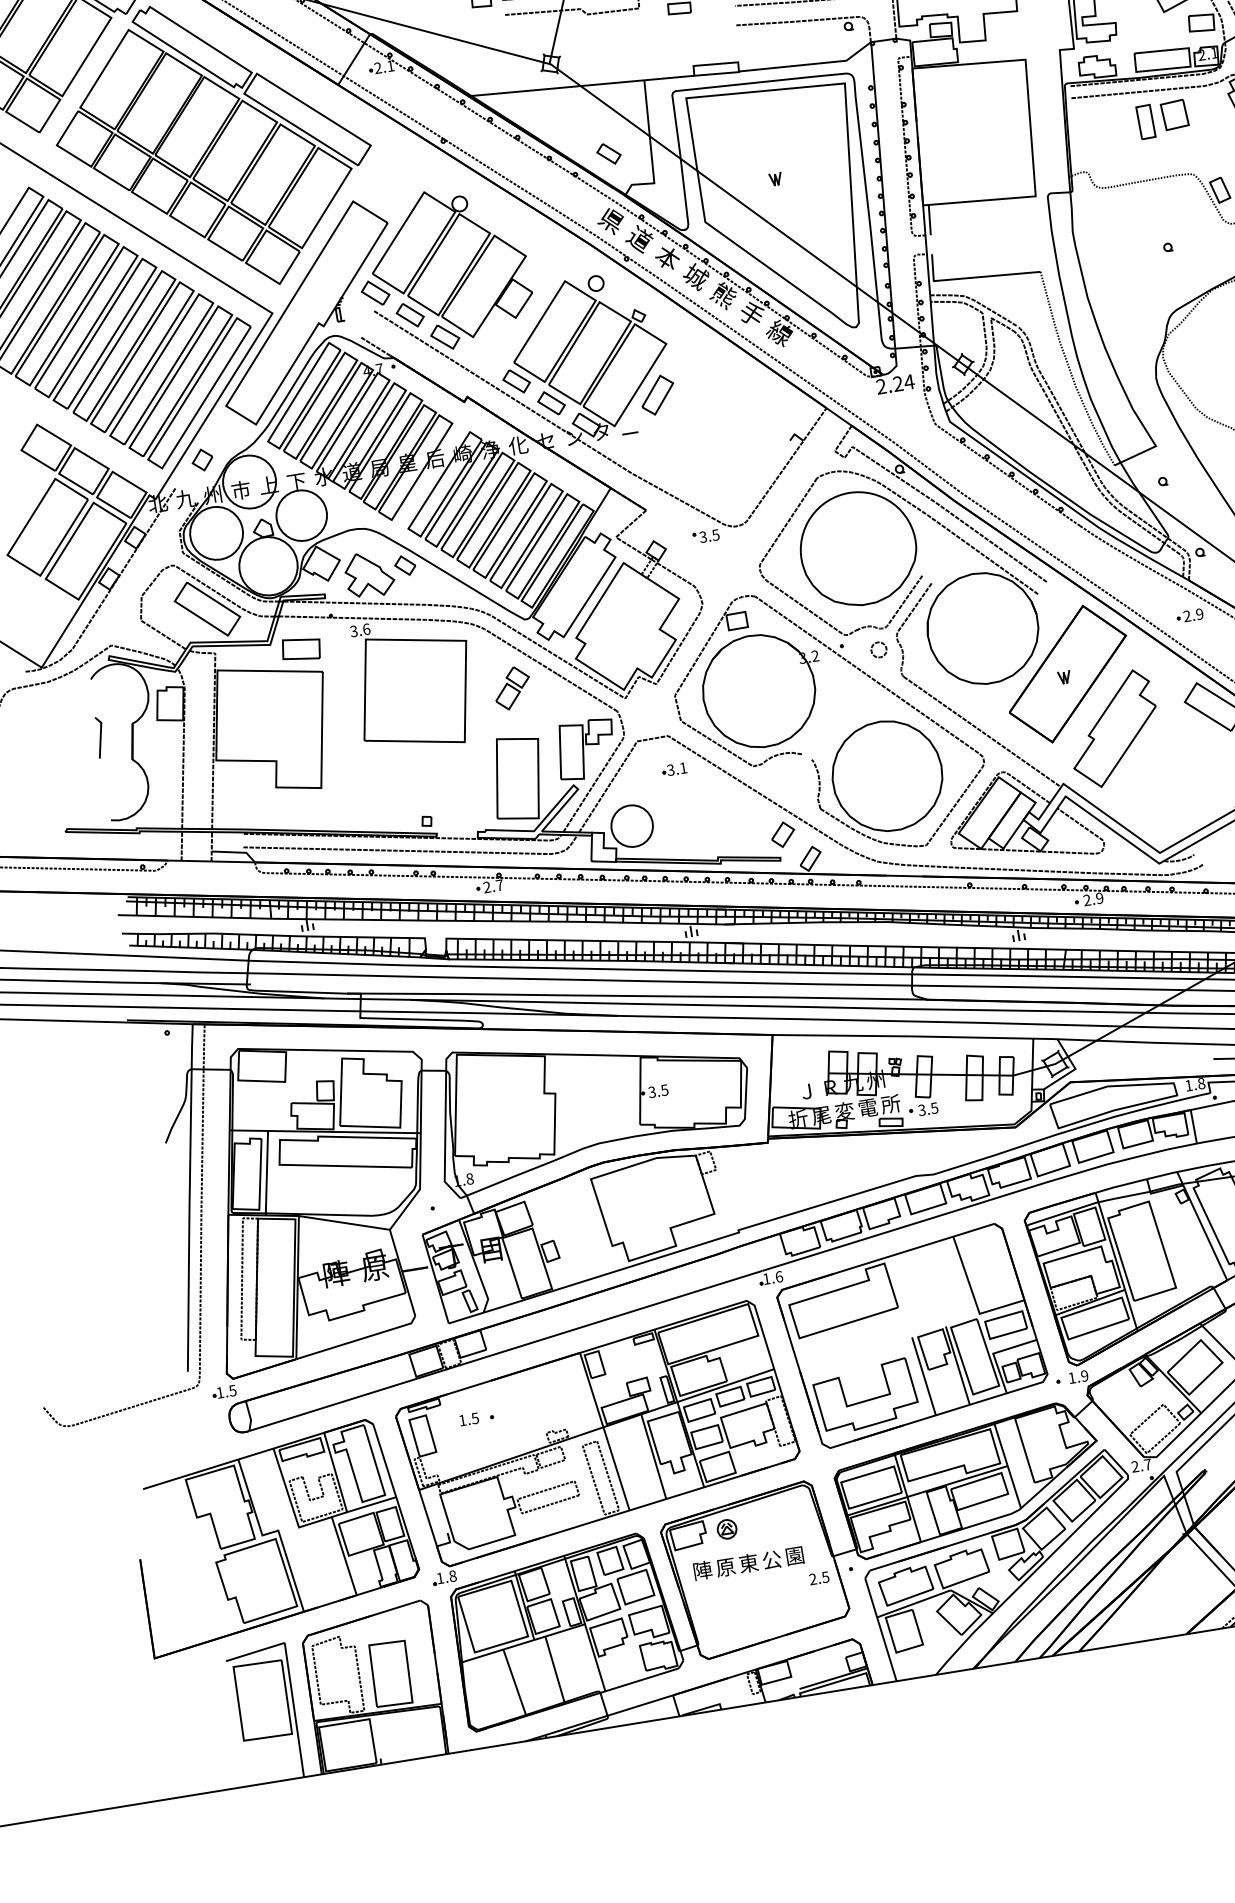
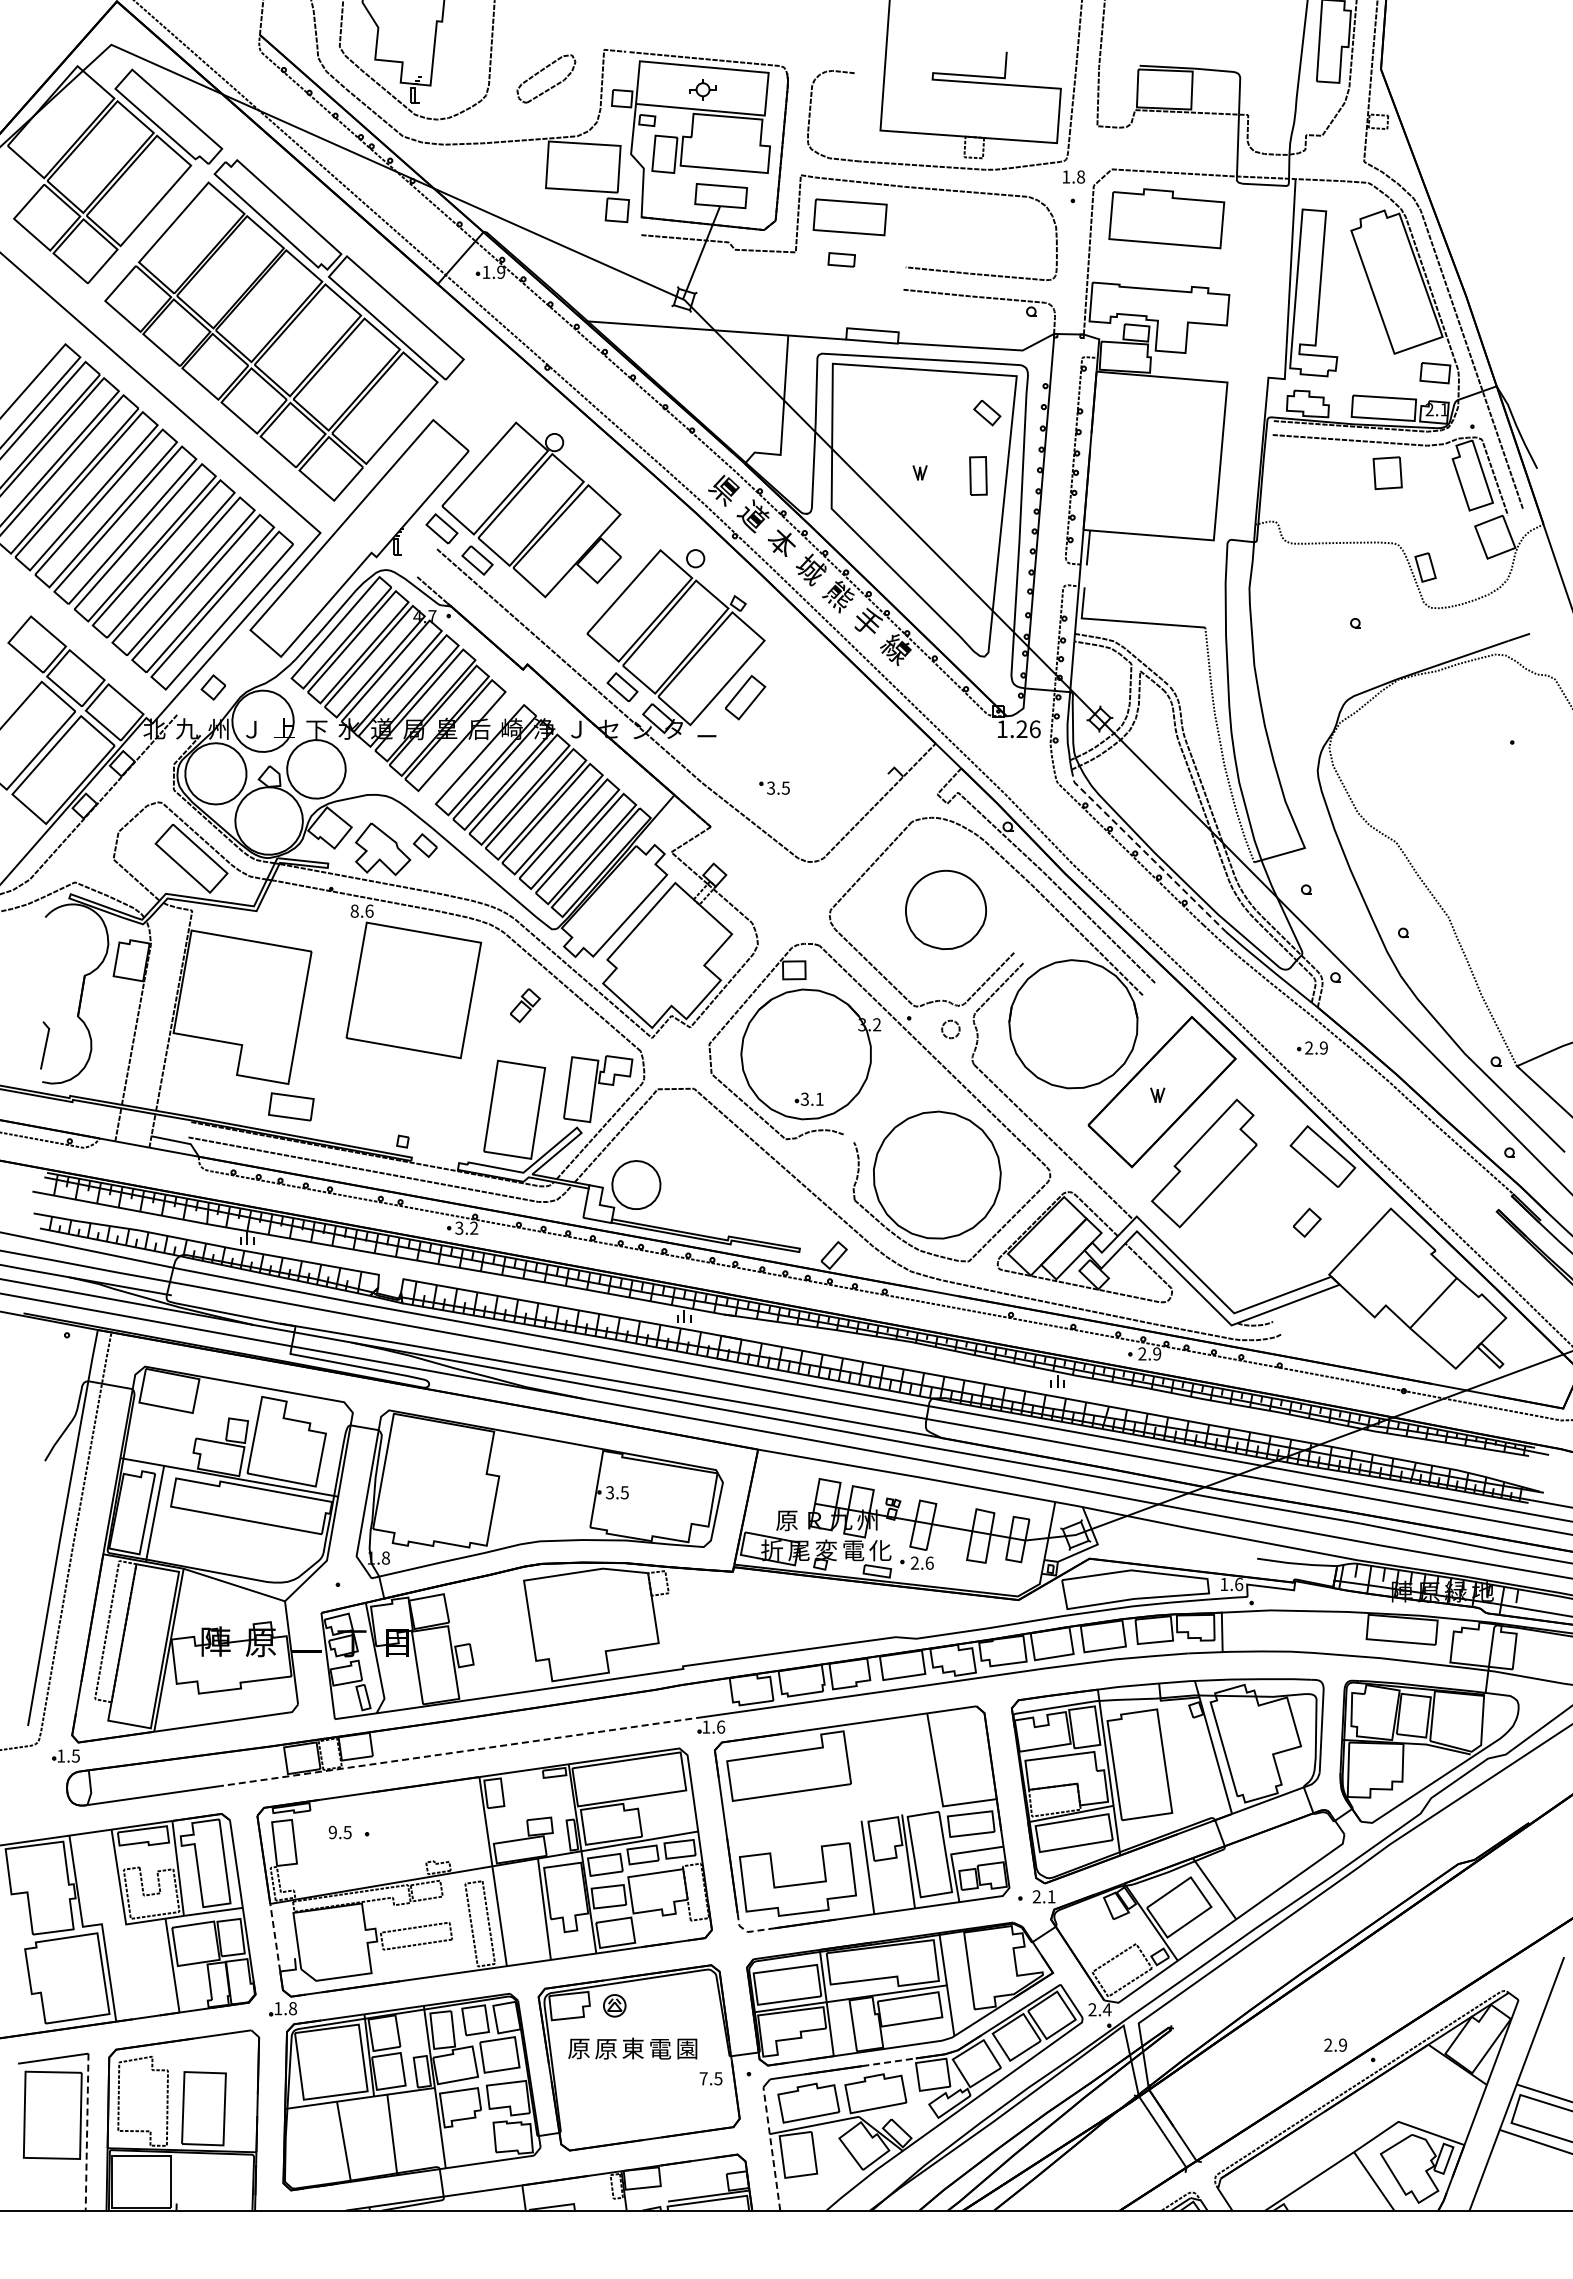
text: (384, 66) -> (493, 271), 2.1 -> 1.9
part: (1145, 121) -> (978, 475), moved
part: (609, 154) -> (987, 413), moved
part: (445, 336) -> (513, 591), removed
part: (516, 381) -> (586, 655), removed
text: (895, 384) -> (1018, 729), 2.24 -> 1.26
text: (517, 444) -> (576, 728), 化 -> Ｊ
line: (1019, 471) -> (1144, 851), solid -> dashed
text: (240, 490) -> (251, 729), 市 -> Ｊ
part: (706, 536) -> (774, 787), moved
part: (857, 548) -> (945, 909), size x0.6
text: (353, 630) -> (354, 910), 3.6 -> 8.6
part: (301, 648) -> (291, 1106), moved
part: (512, 688) -> (525, 1005), size x0.7
line: (100, 737) -> (45, 1045), moved
part: (673, 768) -> (808, 1098), moved
part: (783, 834) -> (1307, 1222), moved
text: (493, 885) -> (466, 1227), 2.7 -> 3.2
text: (1201, 1083) -> (1239, 1584), 1.8 -> 1.6
text: (806, 1091) -> (786, 1520), Ｊ -> 原
text: (890, 1104) -> (880, 1550), 所 -> 化
text: (927, 1108) -> (921, 1562), 3.5 -> 2.6
line: (562, 1333) -> (462, 1751), solid -> dashed
text: (1077, 1376) -> (1043, 1896), 1.9 -> 2.1
text: (462, 1420) -> (332, 1832), 1.5 -> 9.5
line: (830, 1447) -> (748, 1931), solid -> dashed
text: (1147, 1464) -> (1106, 2009), 2.7 -> 2.4
line: (428, 1517) -> (275, 1937), solid -> dashed
line: (969, 1539) -> (889, 2062), solid -> dashed
text: (772, 1559) -> (660, 2048), 公 -> 電
text: (702, 1570) -> (578, 2048), 陣 -> 原
text: (812, 1579) -> (703, 2078), 2.5 -> 7.5
line: (880, 1628) -> (771, 2147), solid -> dashed
line: (294, 1709) -> (87, 2131), solid -> dashed

